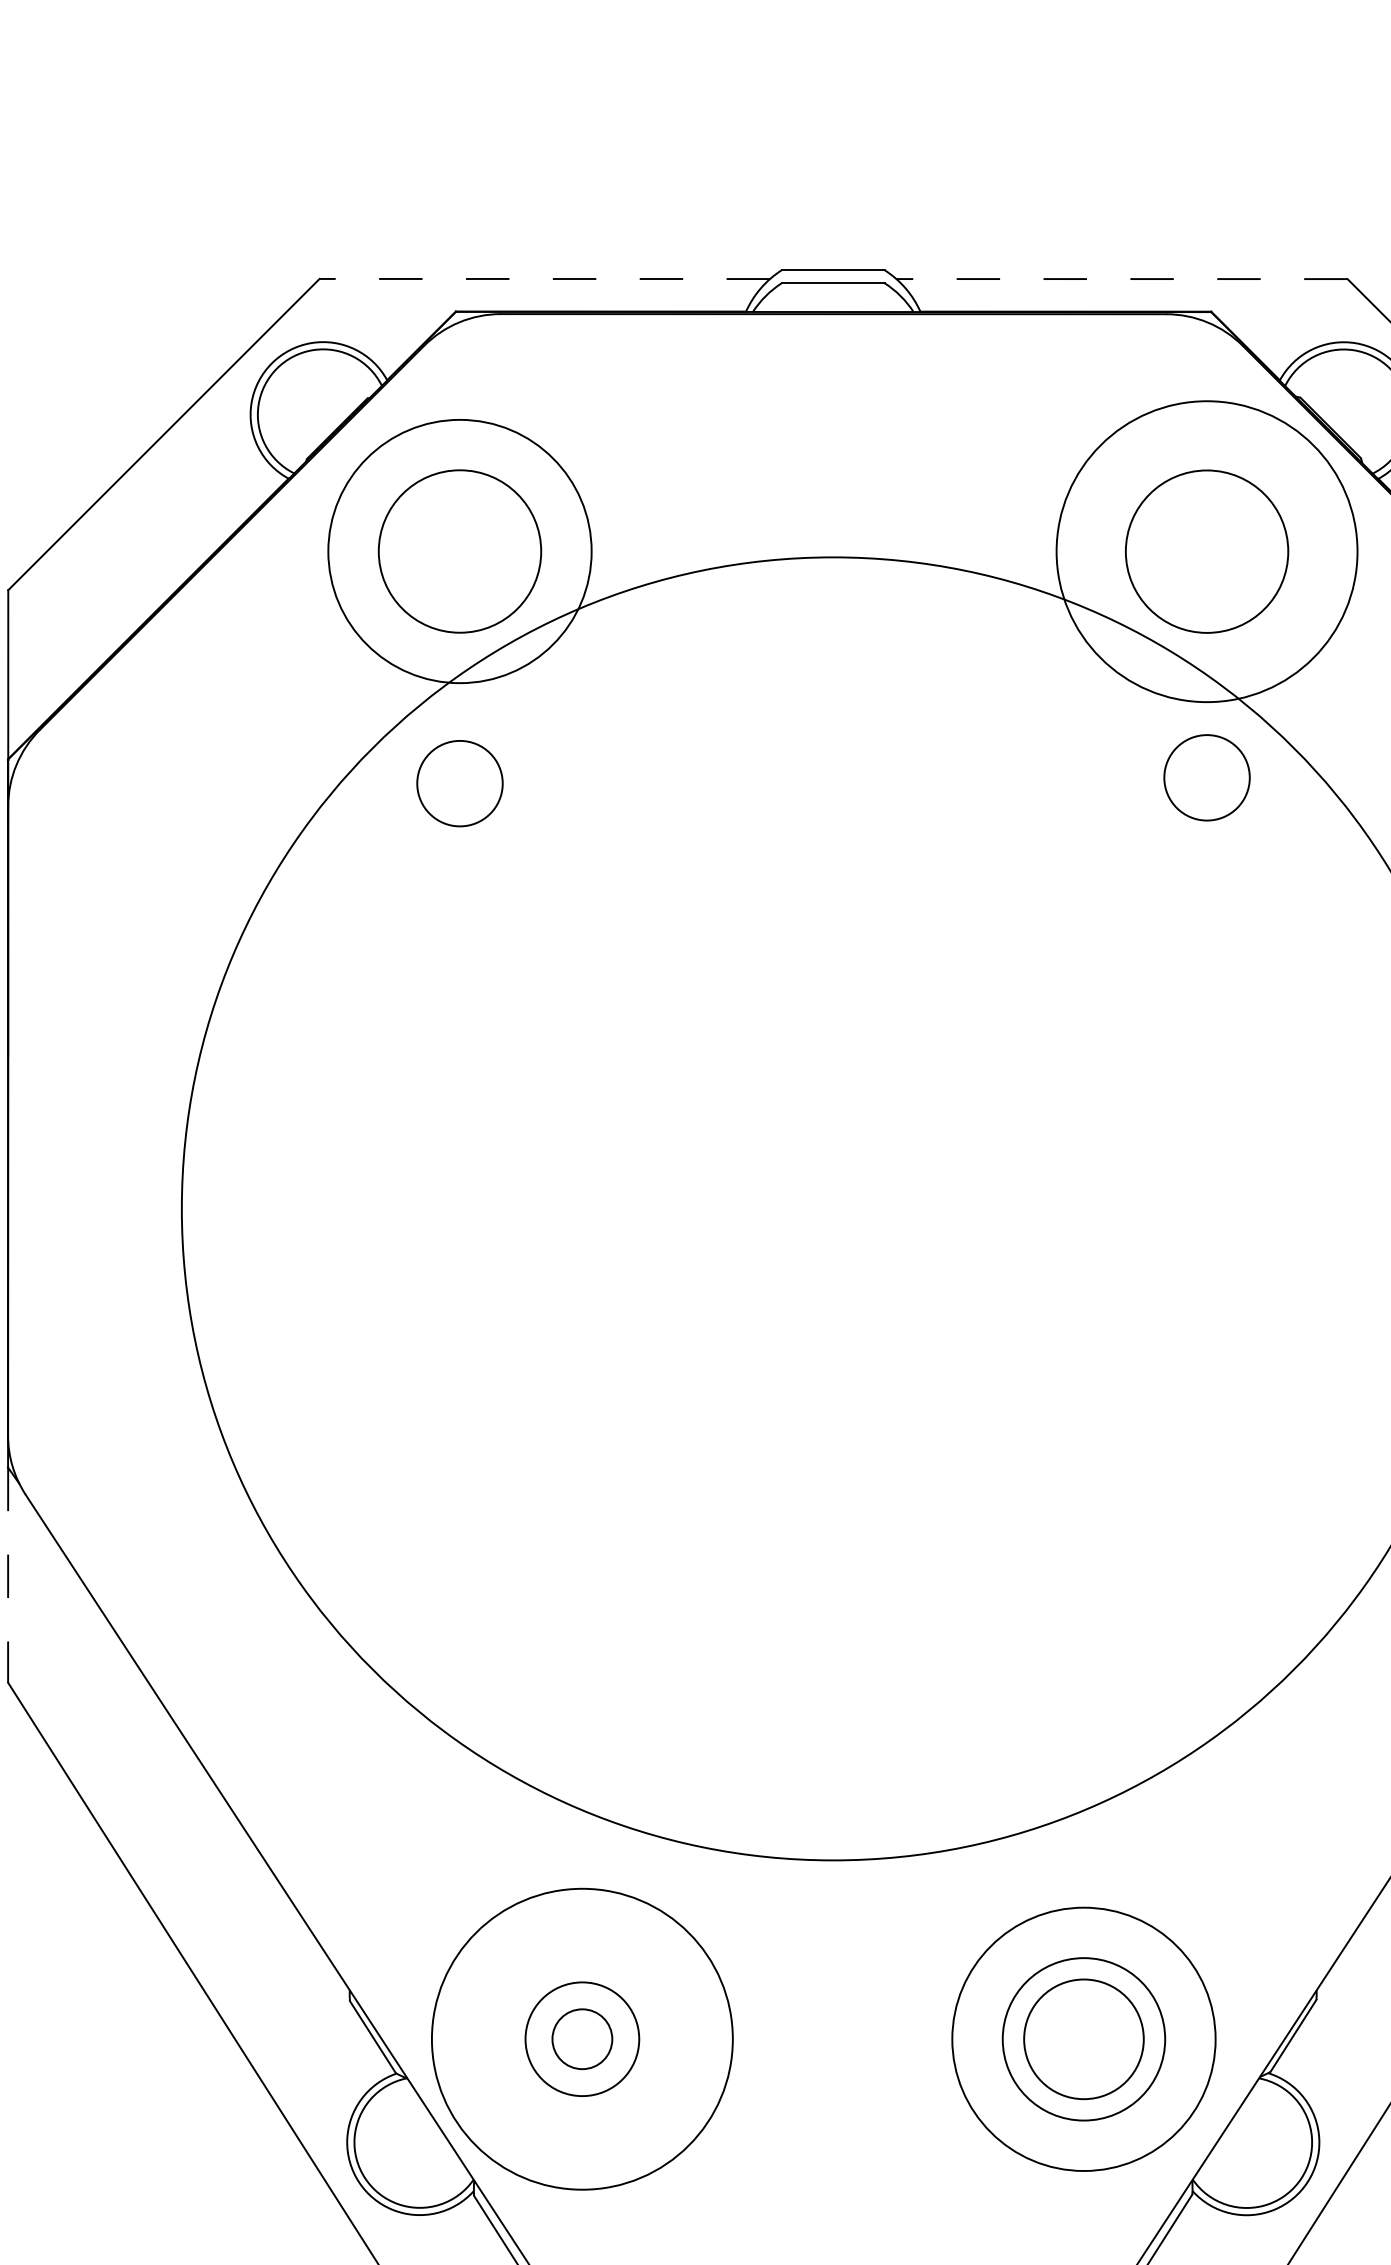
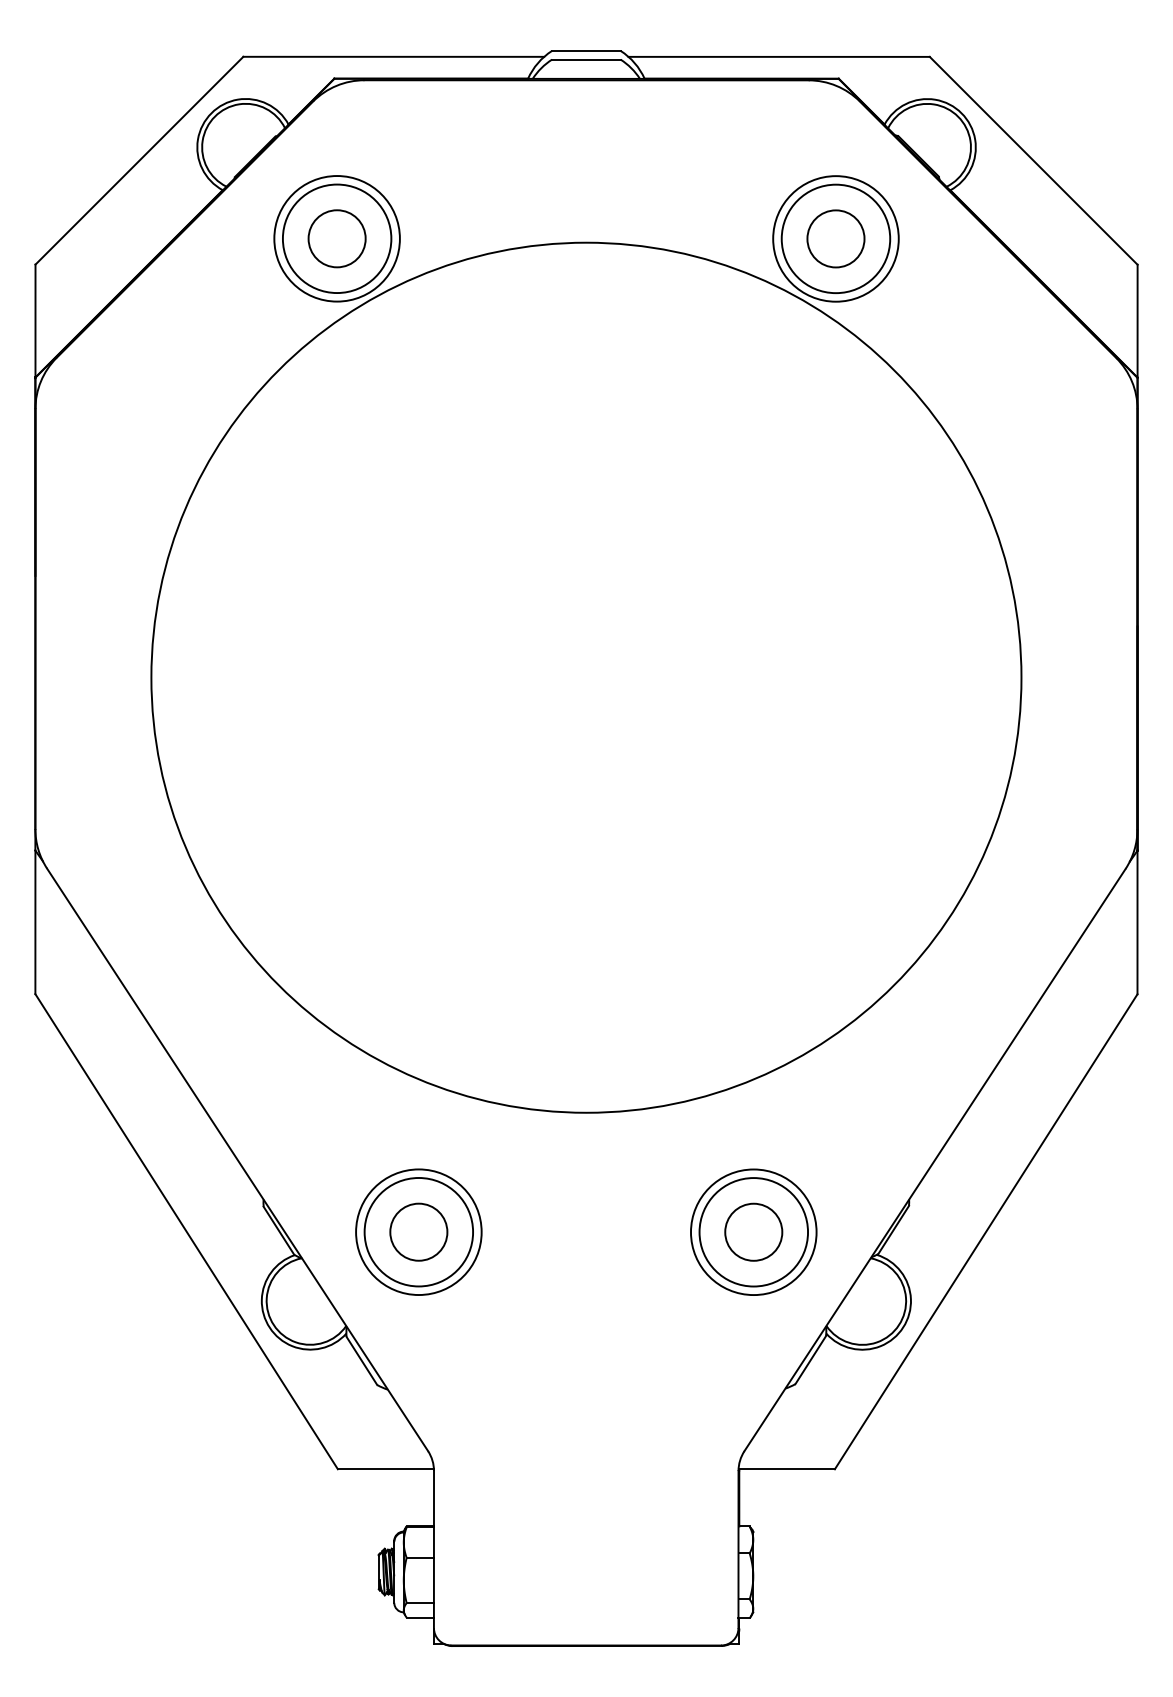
line: (544, 278) -> (393, 56), dashed -> solid
line: (1122, 278) -> (779, 56), dashed -> solid
circle: (459, 551) -> (336, 238), size x0.71
circle: (1206, 551) -> (835, 238), size x0.62
circle: (1206, 777) -> (835, 238), moved
circle: (459, 783) -> (336, 238), moved
line: (8, 1575) -> (35, 922), dashed -> solid
circle: (581, 2038) -> (418, 1231), size x1.43
circle: (581, 2038) -> (418, 1231), size x1.43
circle: (1083, 2038) -> (753, 1231), size x0.71
circle: (581, 2039) -> (418, 1232), size x0.62
circle: (1083, 2039) -> (753, 1232), size x0.71

